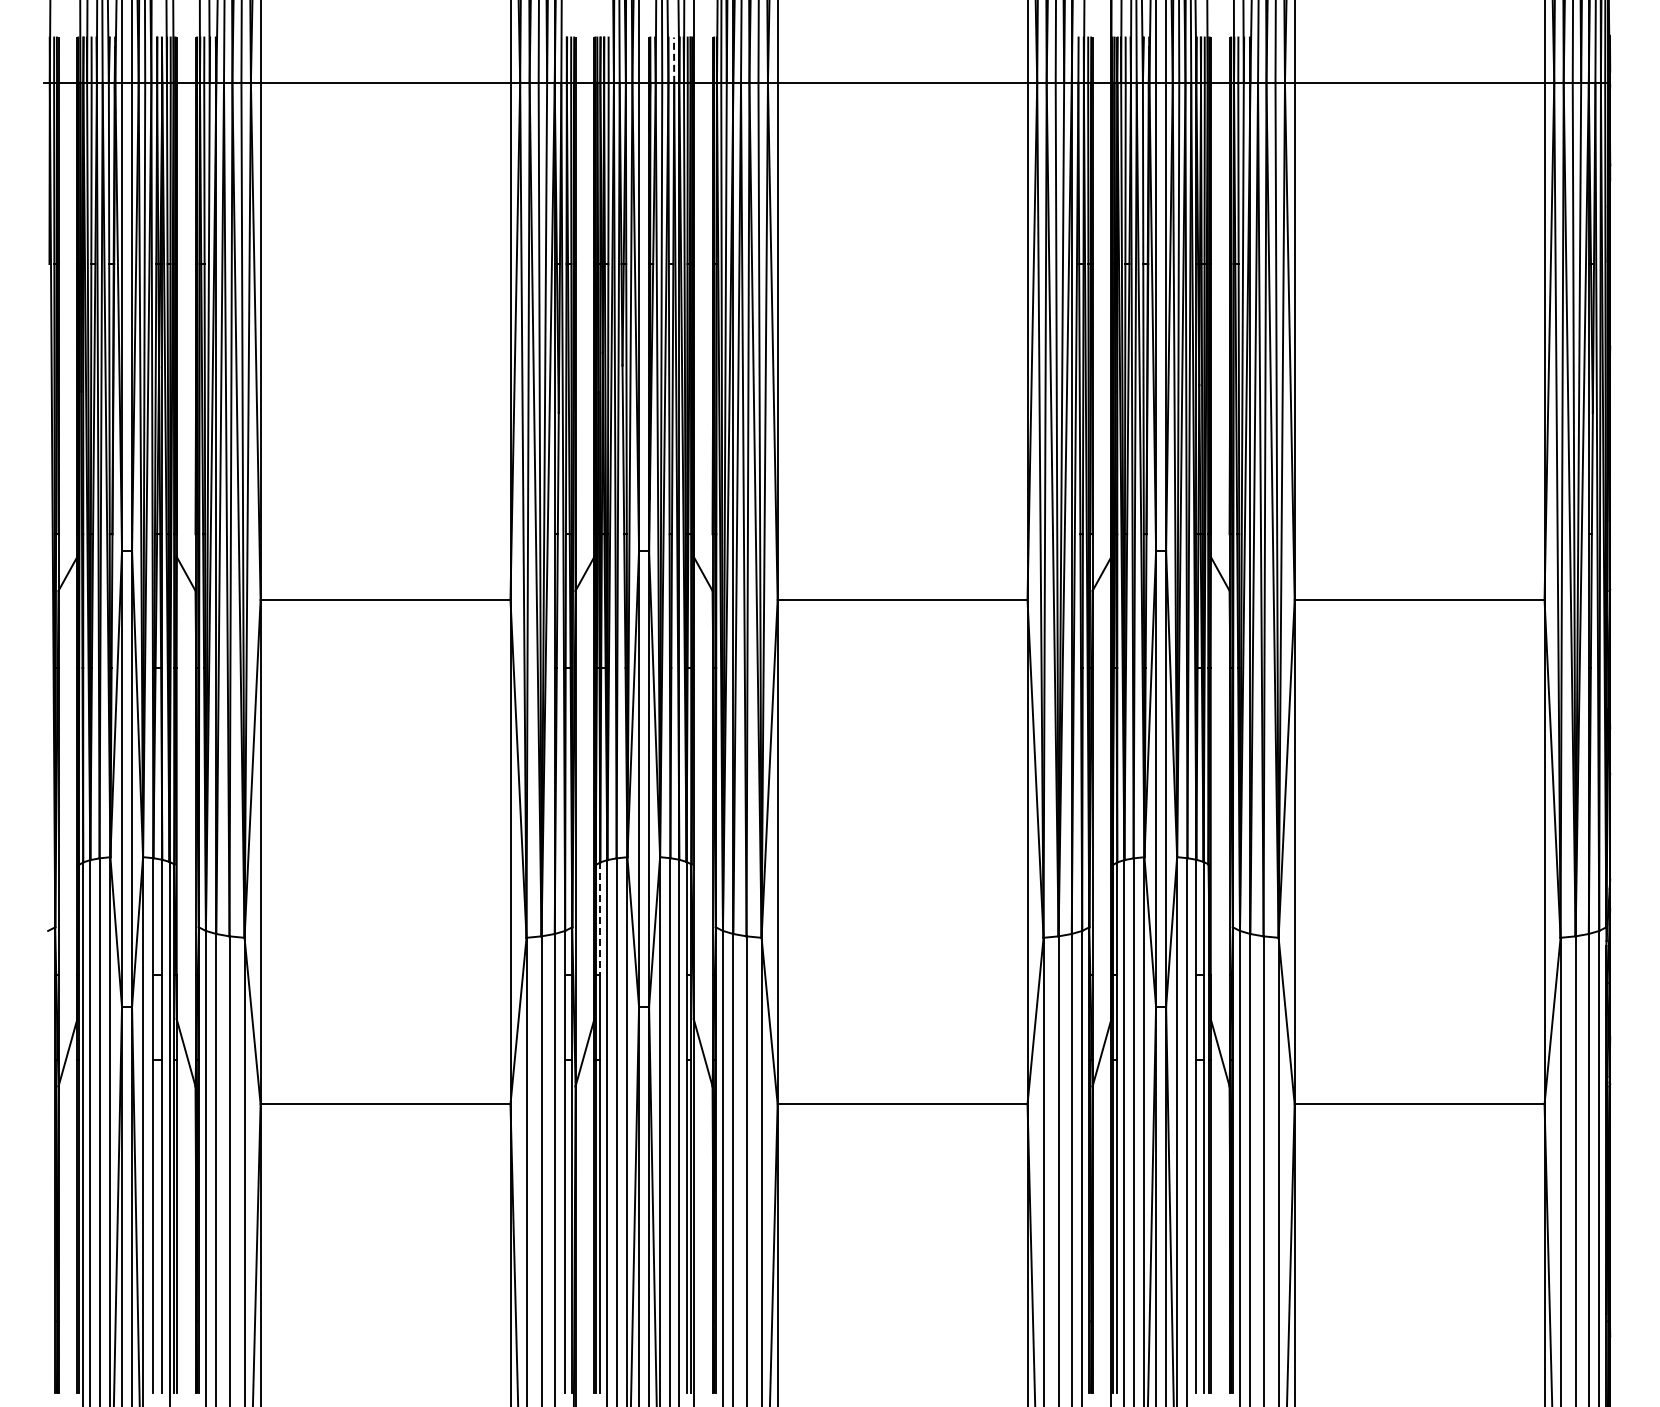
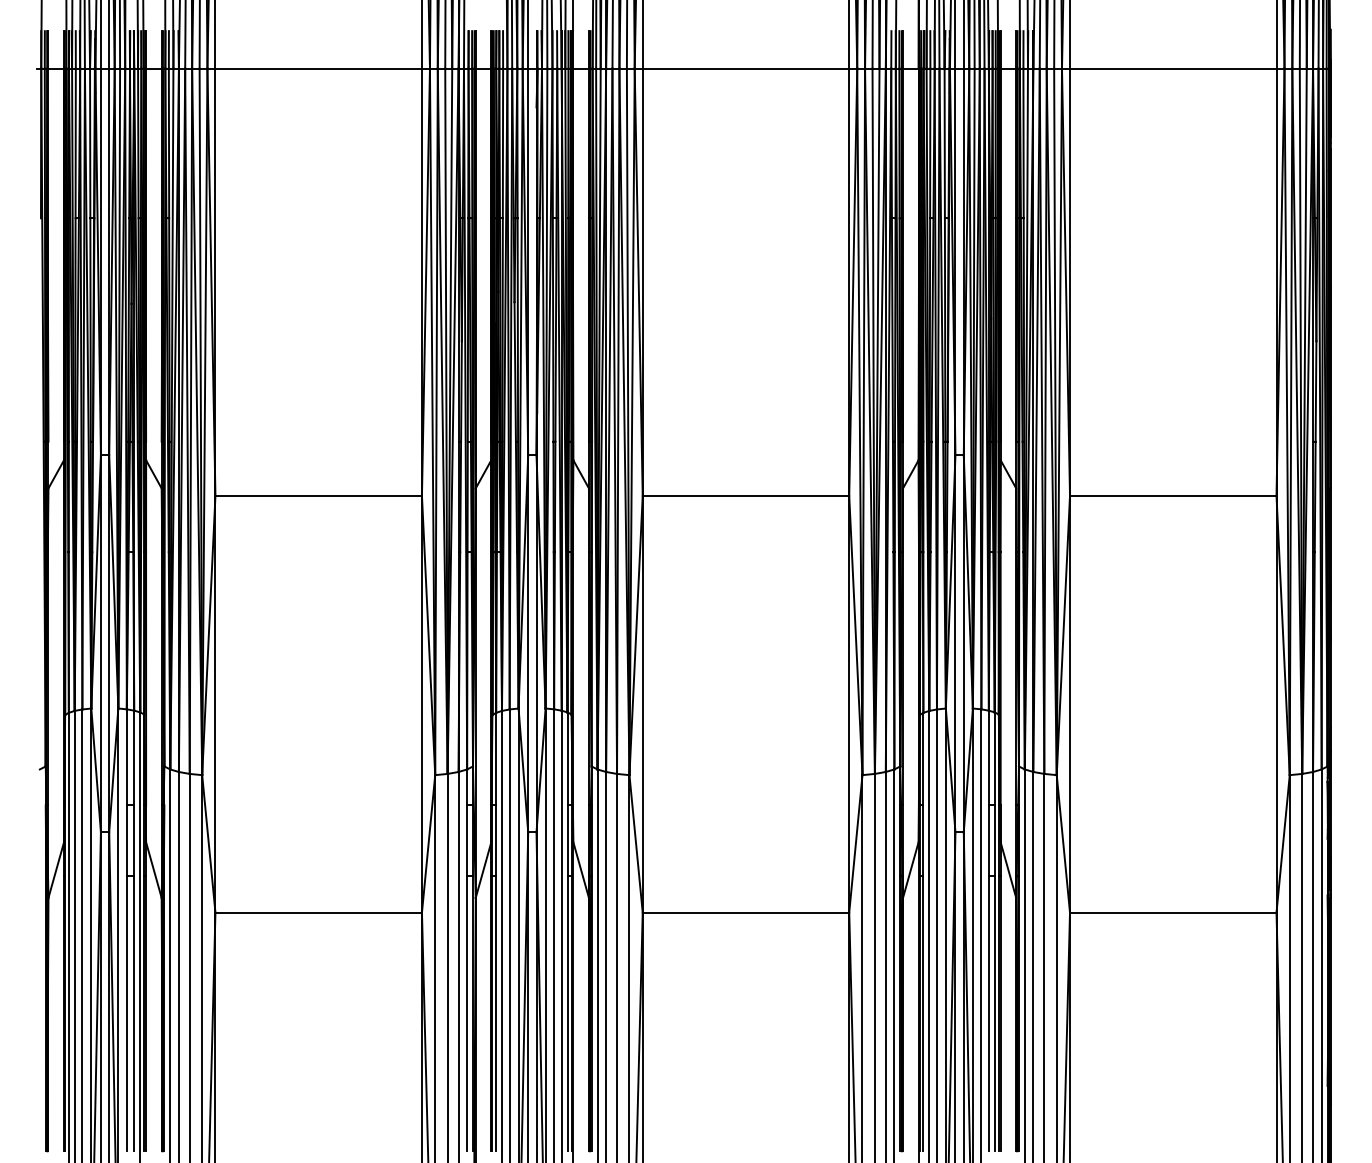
line: (674, 60) -> (557, 50), dashed -> solid
line: (600, 918) -> (496, 759), dashed -> solid

